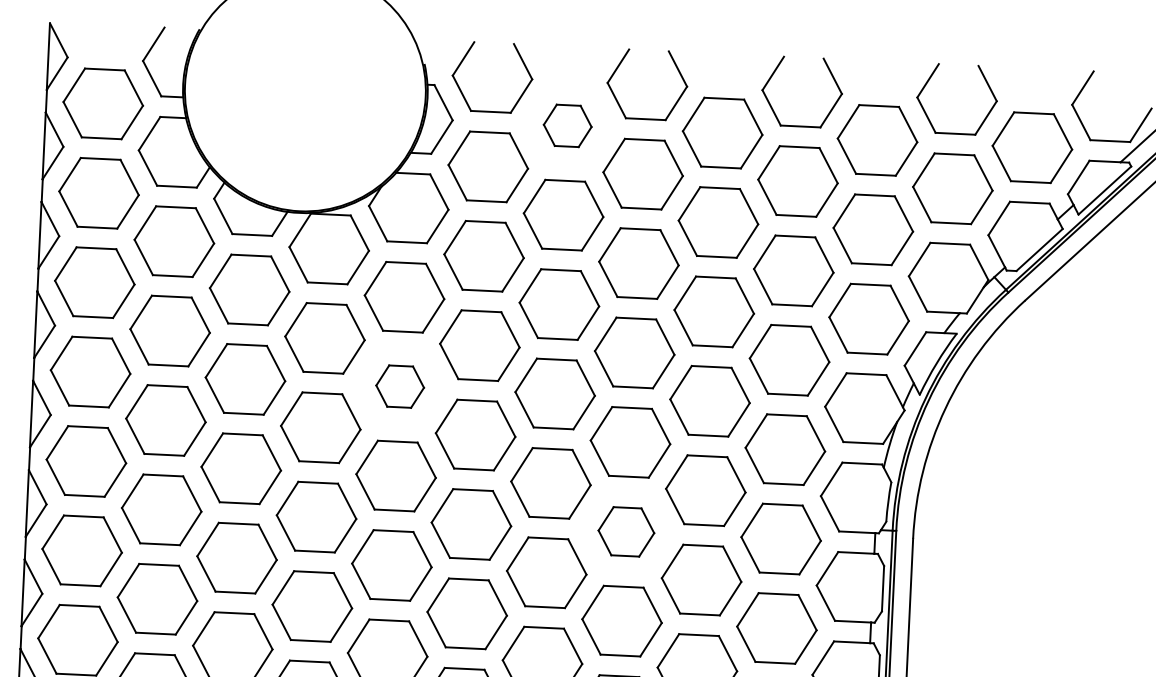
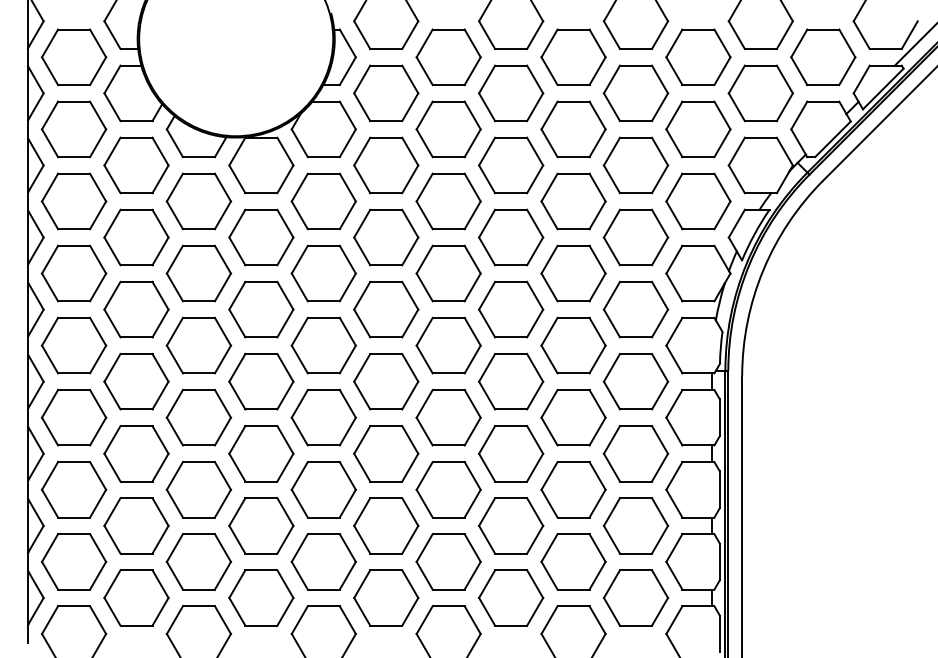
part: (567, 126) -> (448, 57), size x1.67
part: (399, 386) -> (323, 273), size x1.67
part: (626, 531) -> (511, 381), size x1.43

